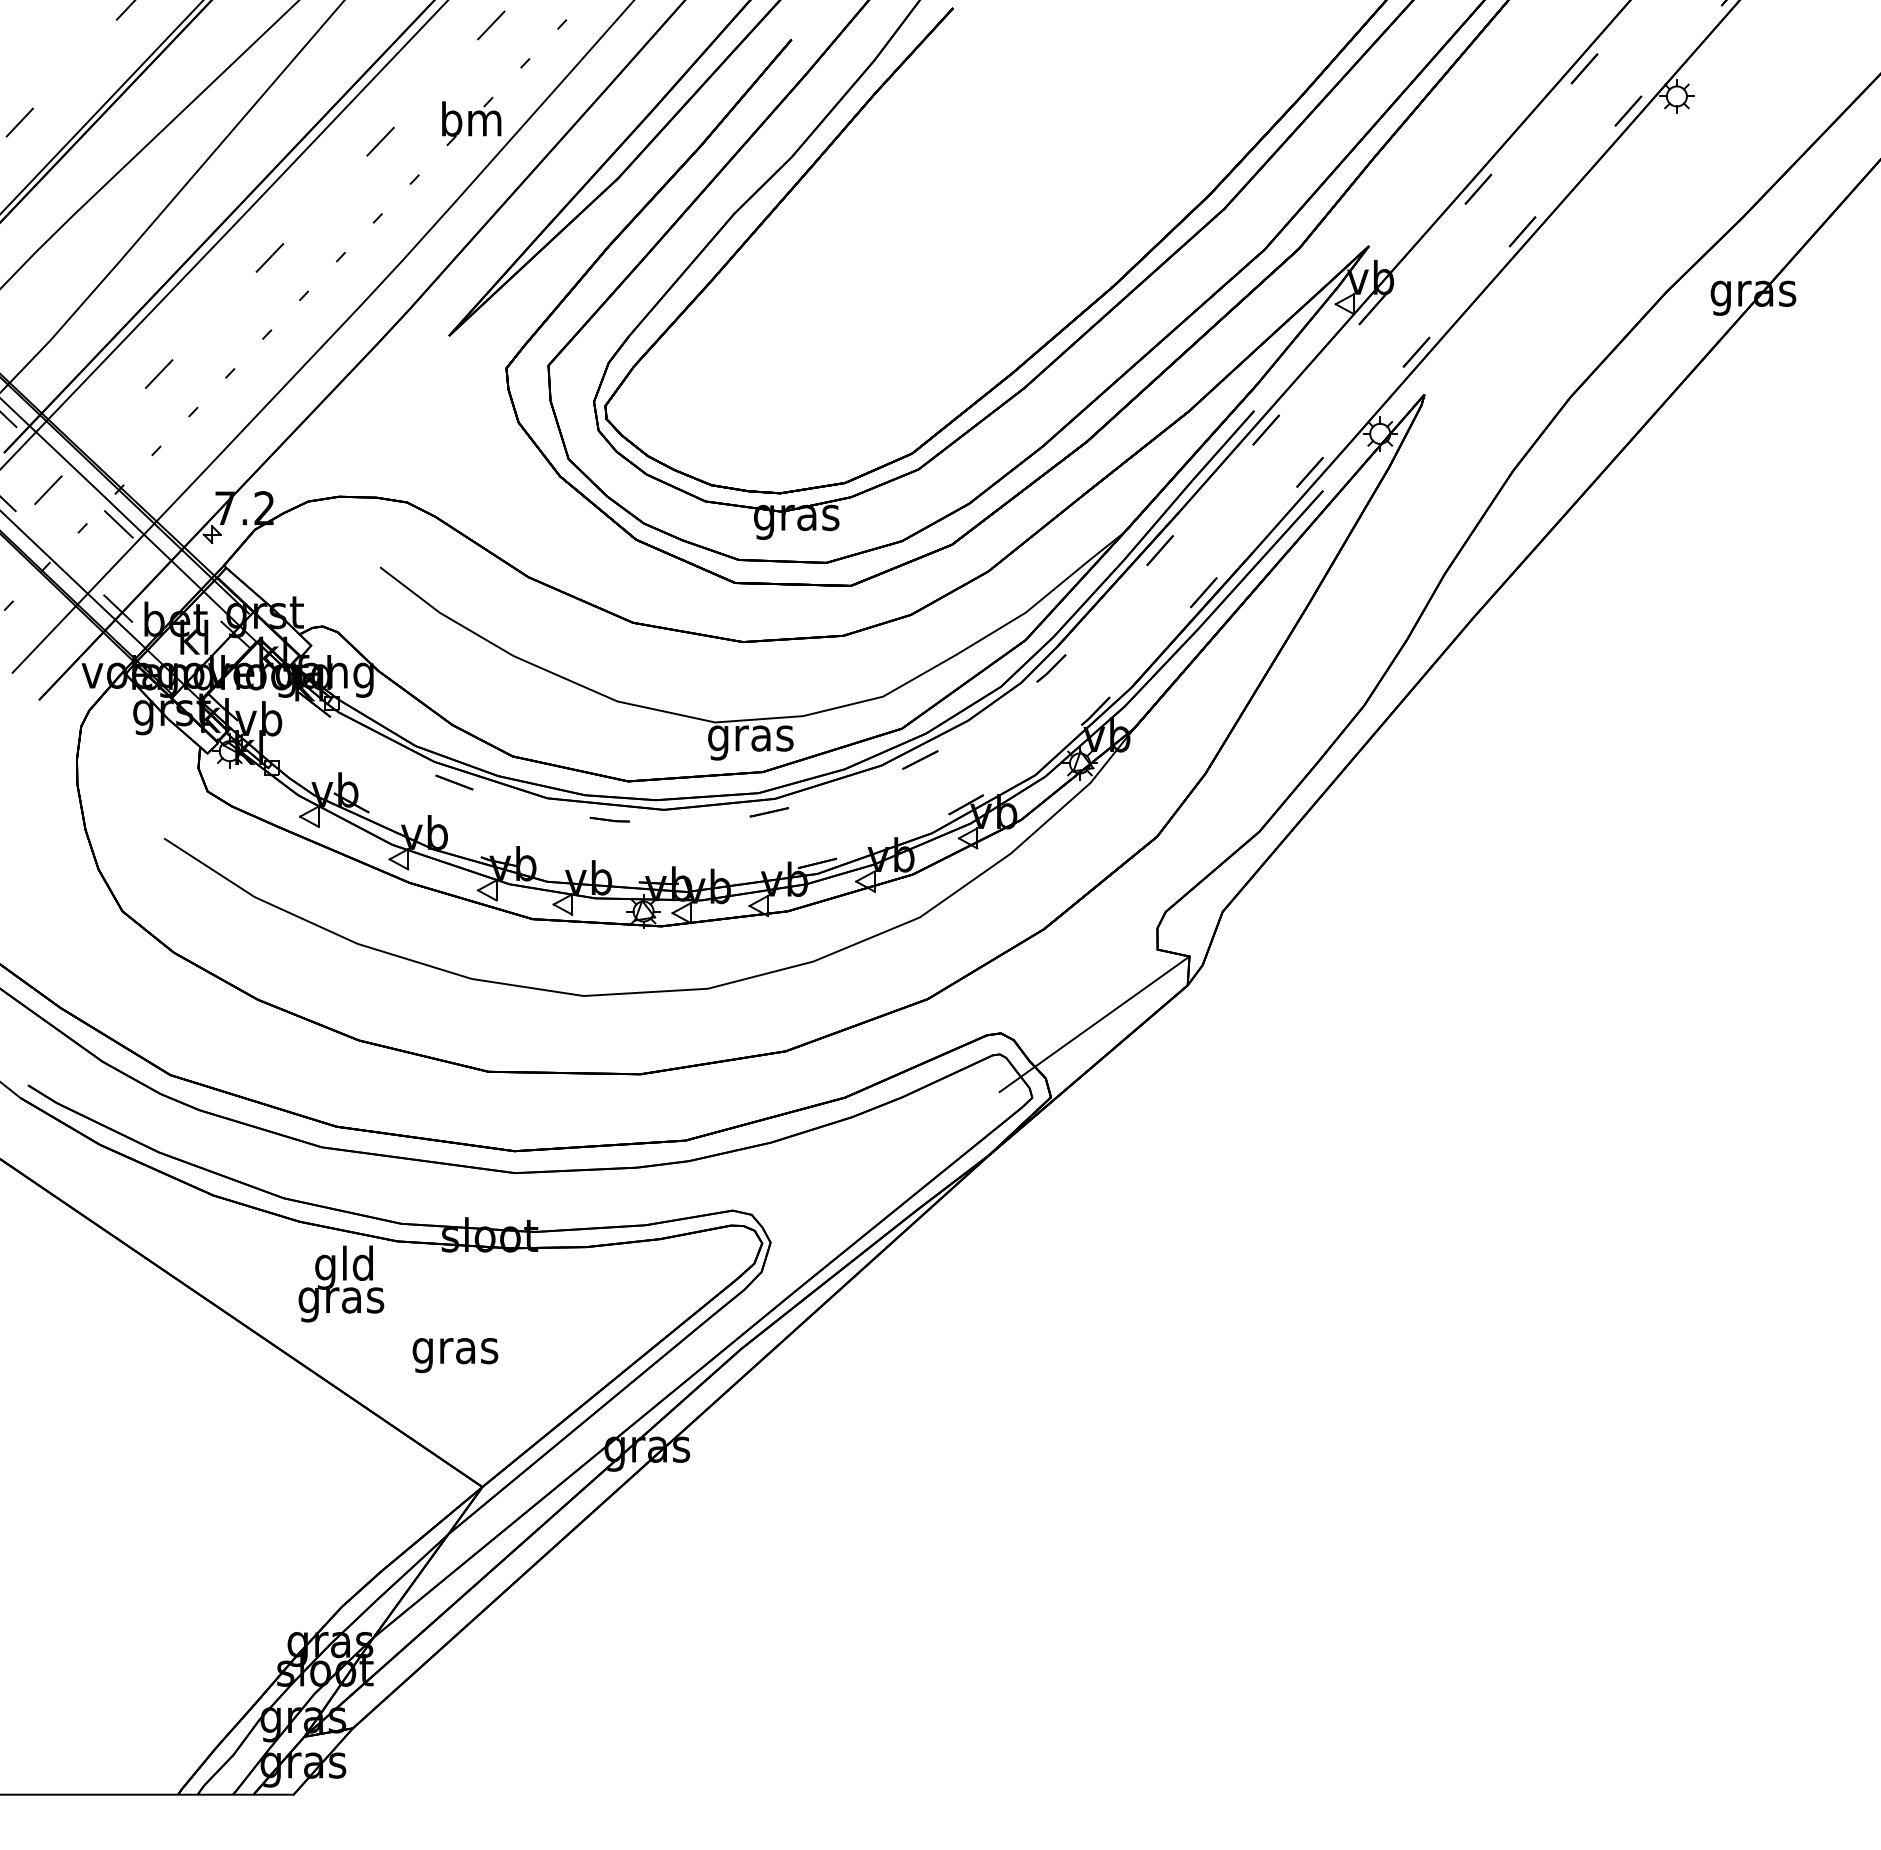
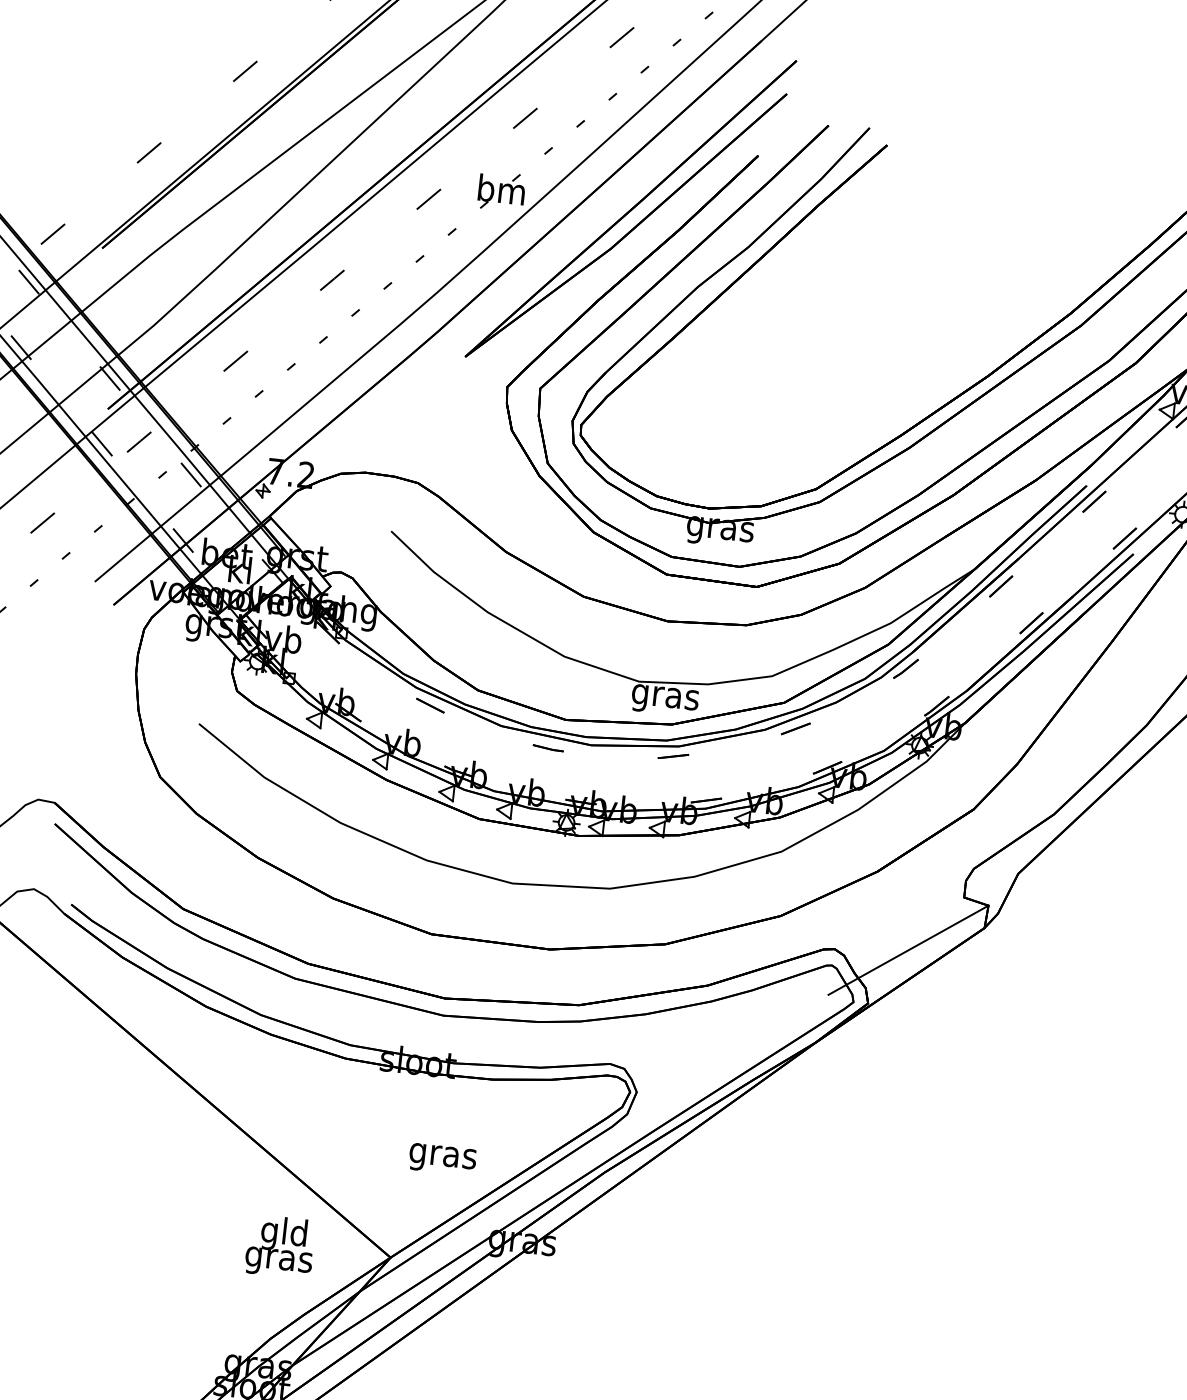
text: (341, 1283) -> (280, 1246), moved
text: (455, 1355) -> (442, 1159), moved

